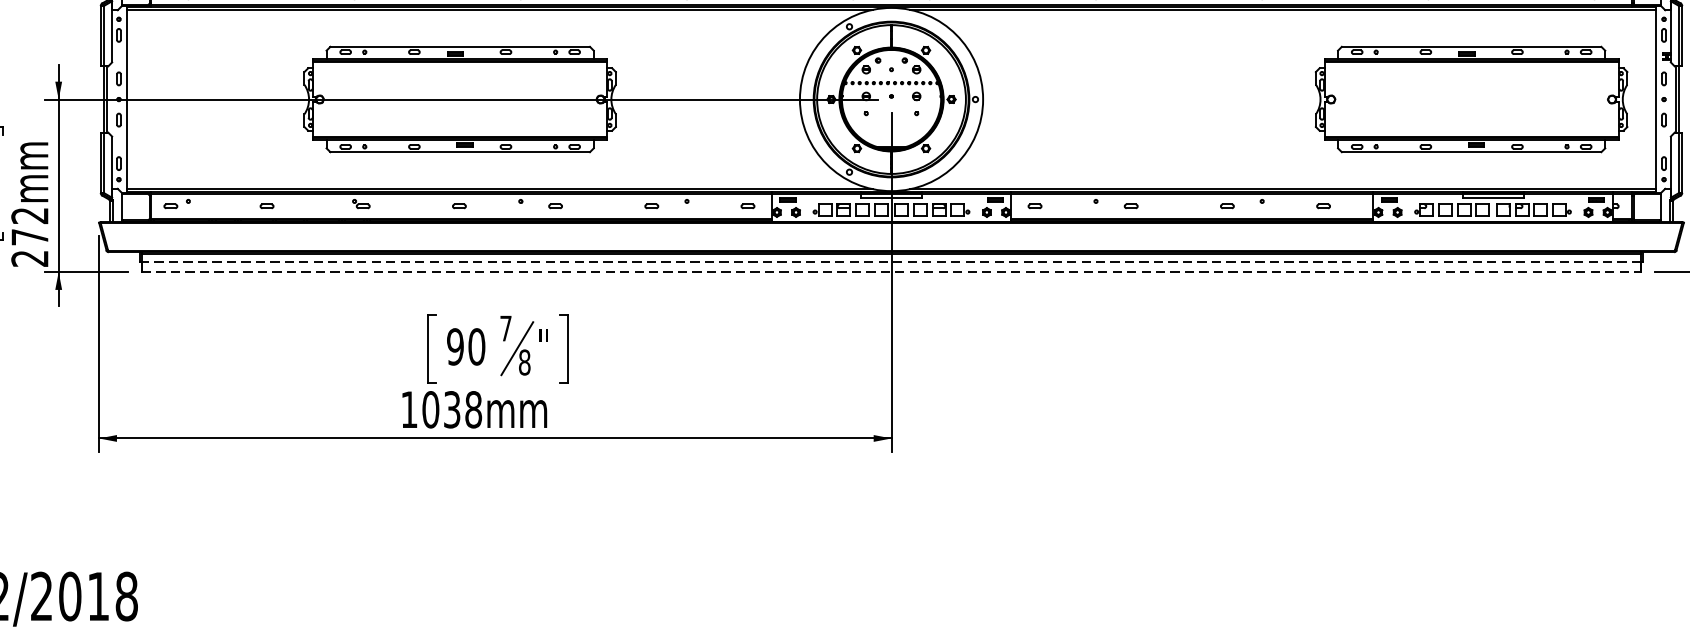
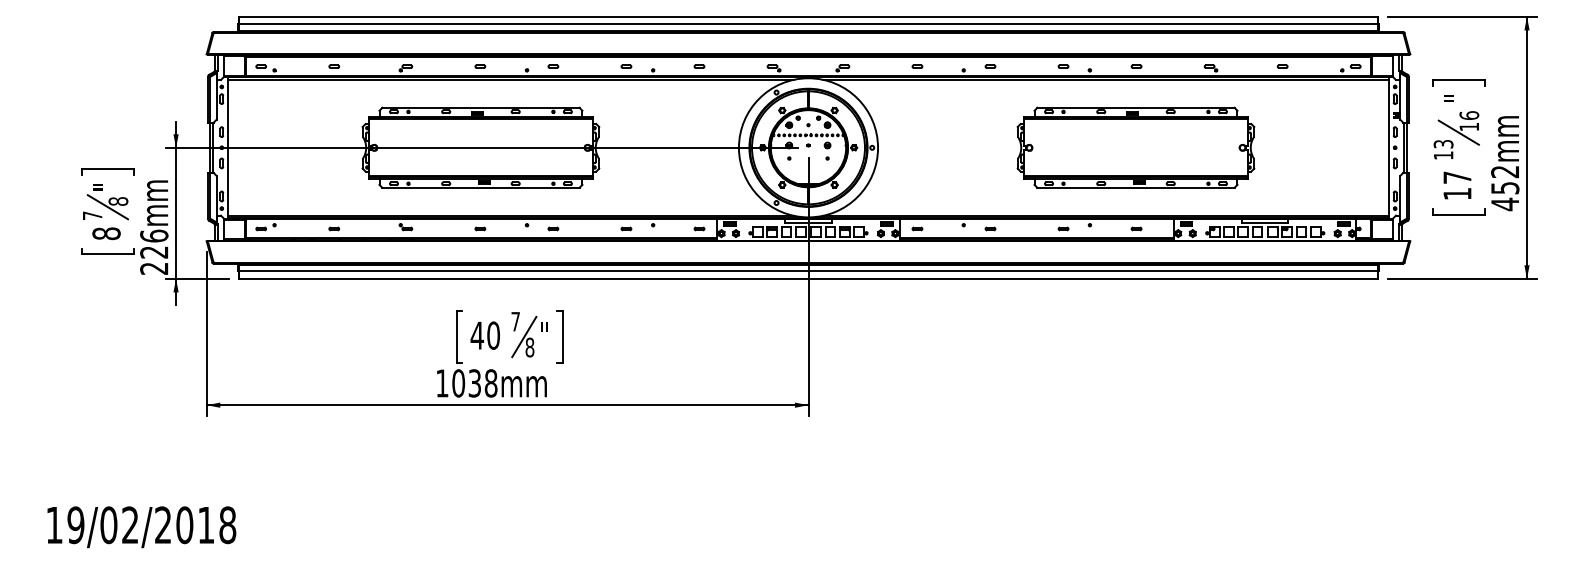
part: (1470, 99) -> (1135, 147), moved
text: (30, 225) -> (154, 243), 272mm -> 226mm
line: (890, 262) -> (807, 271), dashed -> solid
line: (892, 271) -> (809, 278), dashed -> solid
text: (455, 346) -> (477, 335), 90 -> 40

